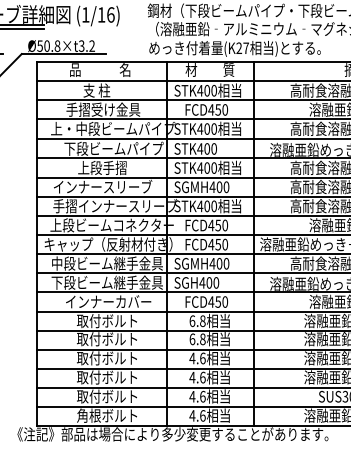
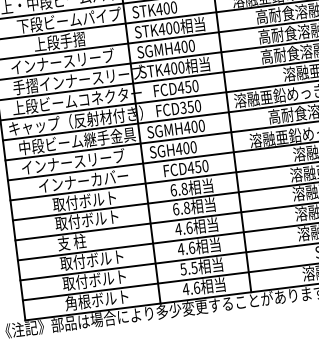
text: (211, 244) -> (183, 107), FCD450 -> FCD350
text: (106, 282) -> (78, 161), 下段ビーム継手金具 -> インナースリーブ
text: (106, 358) -> (88, 240), 取付ボルト -> 支 柱
text: (197, 396) -> (188, 268), 4.6 -> 5.5

